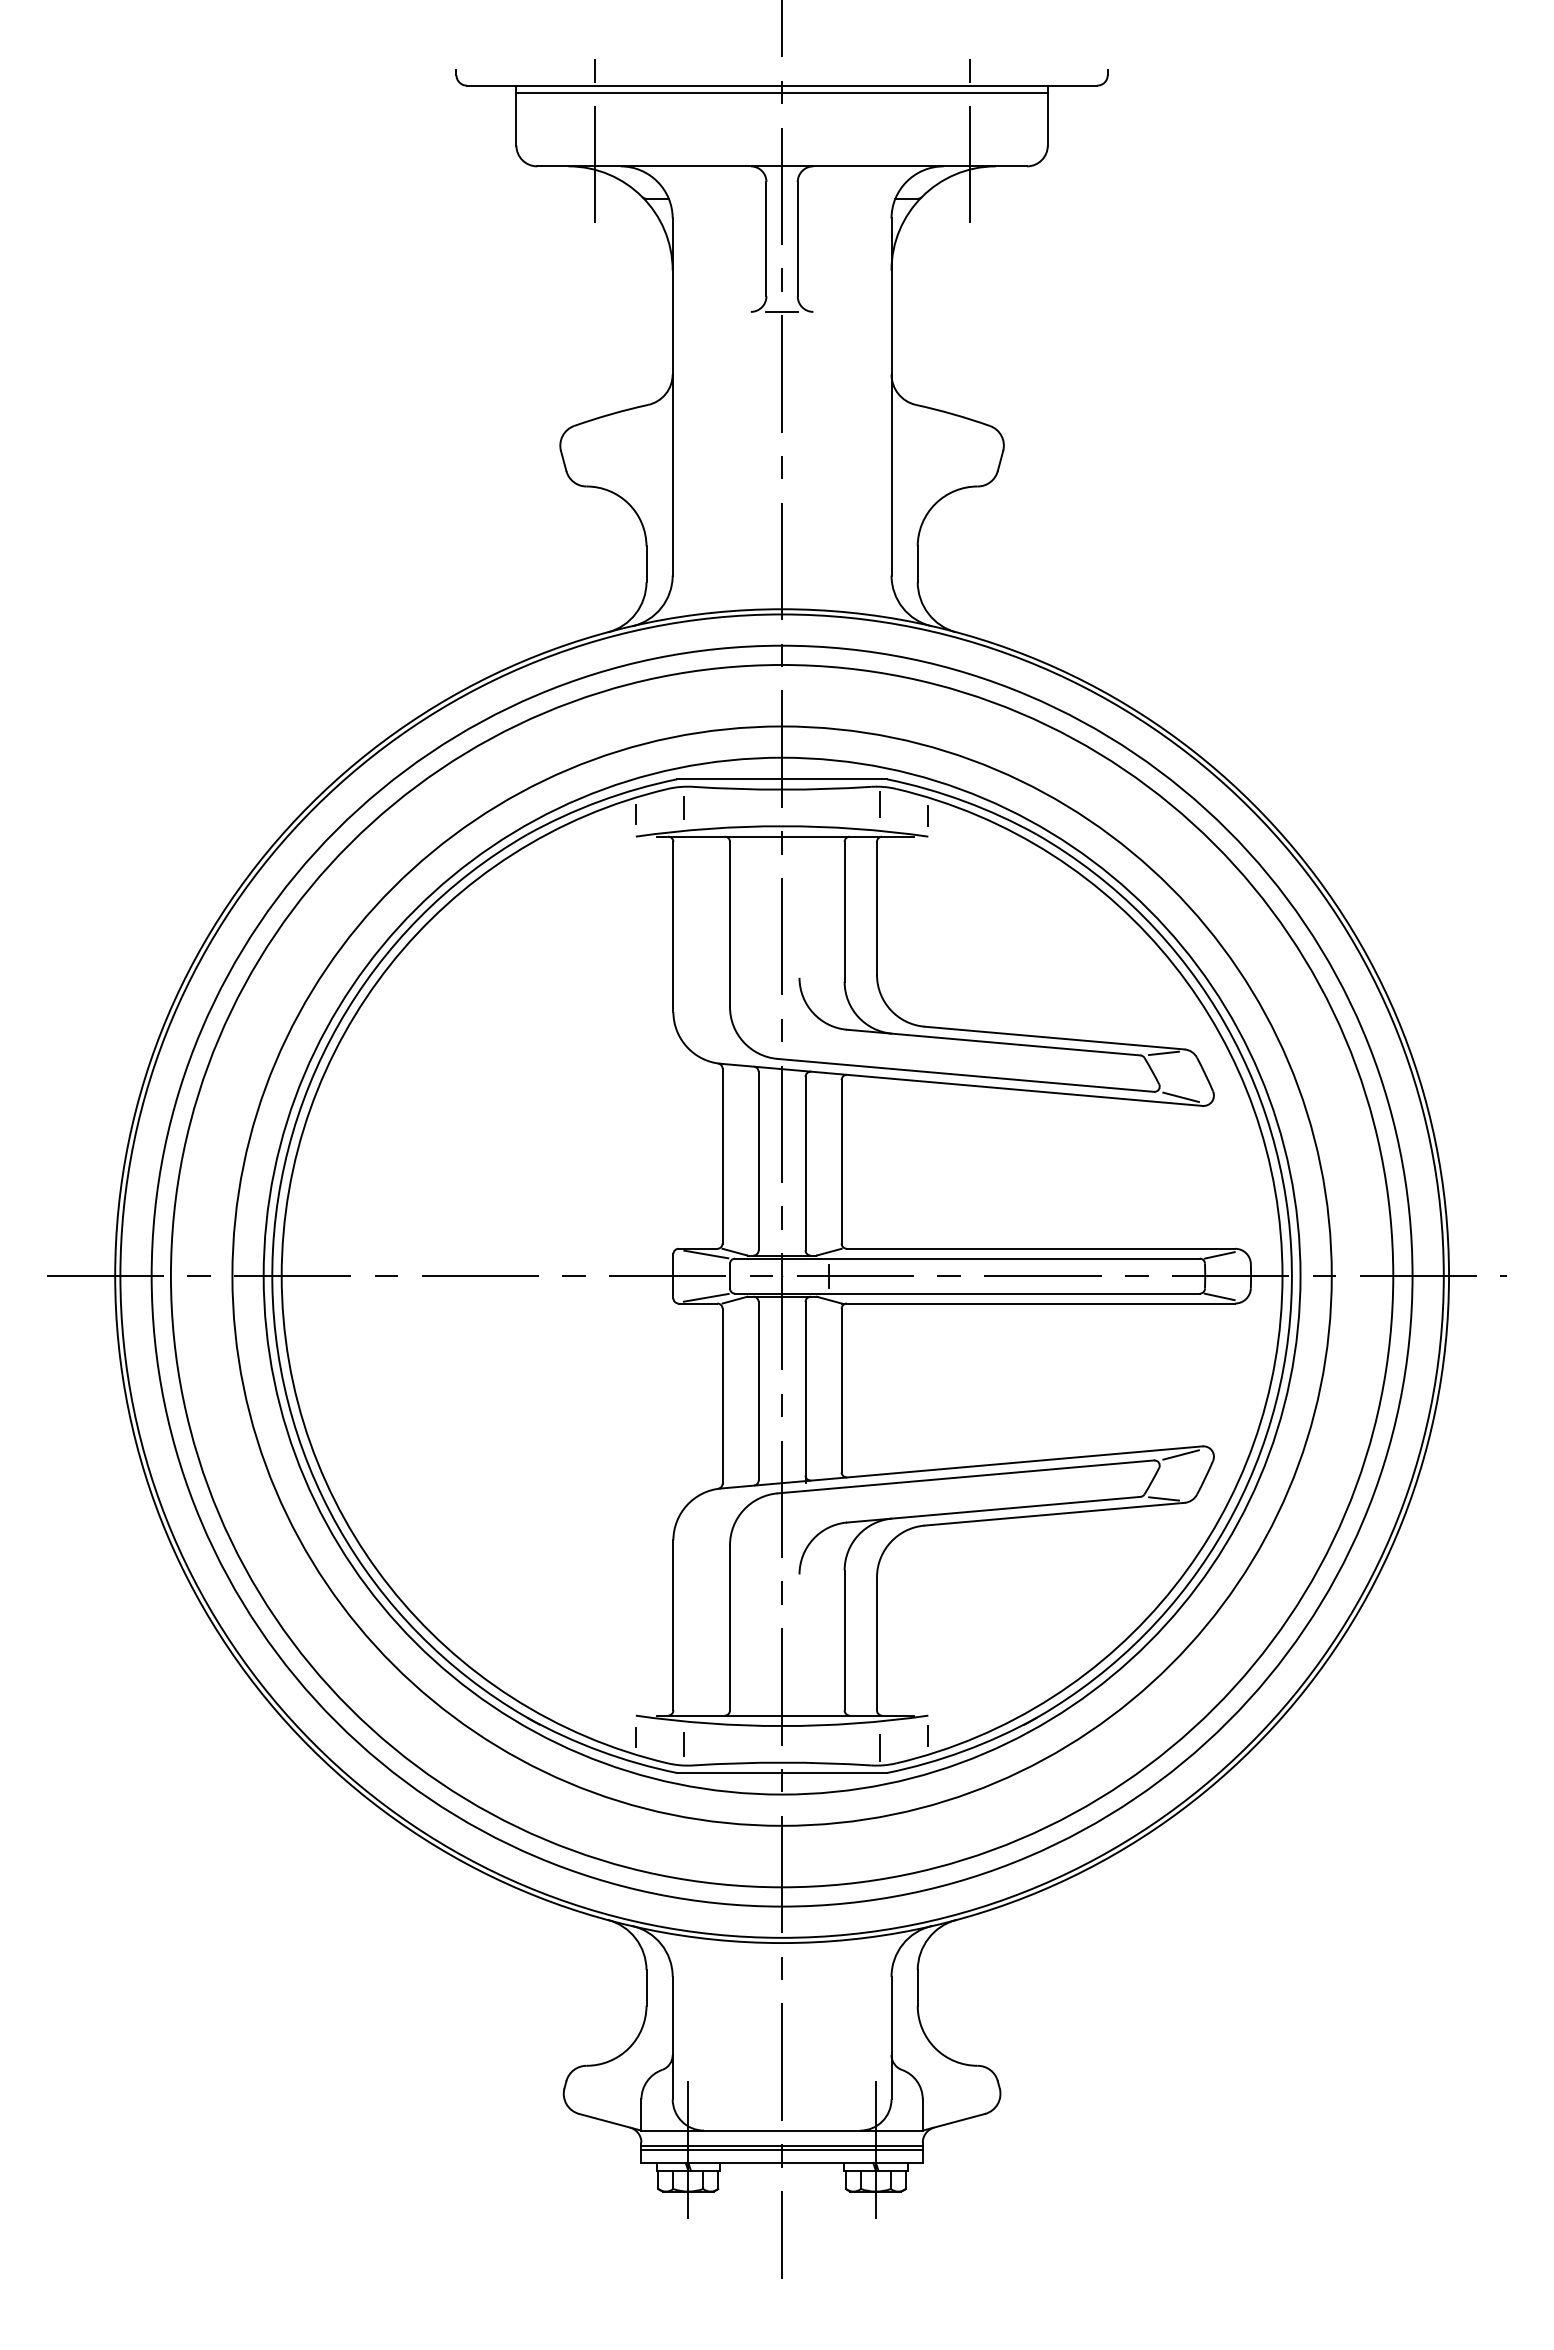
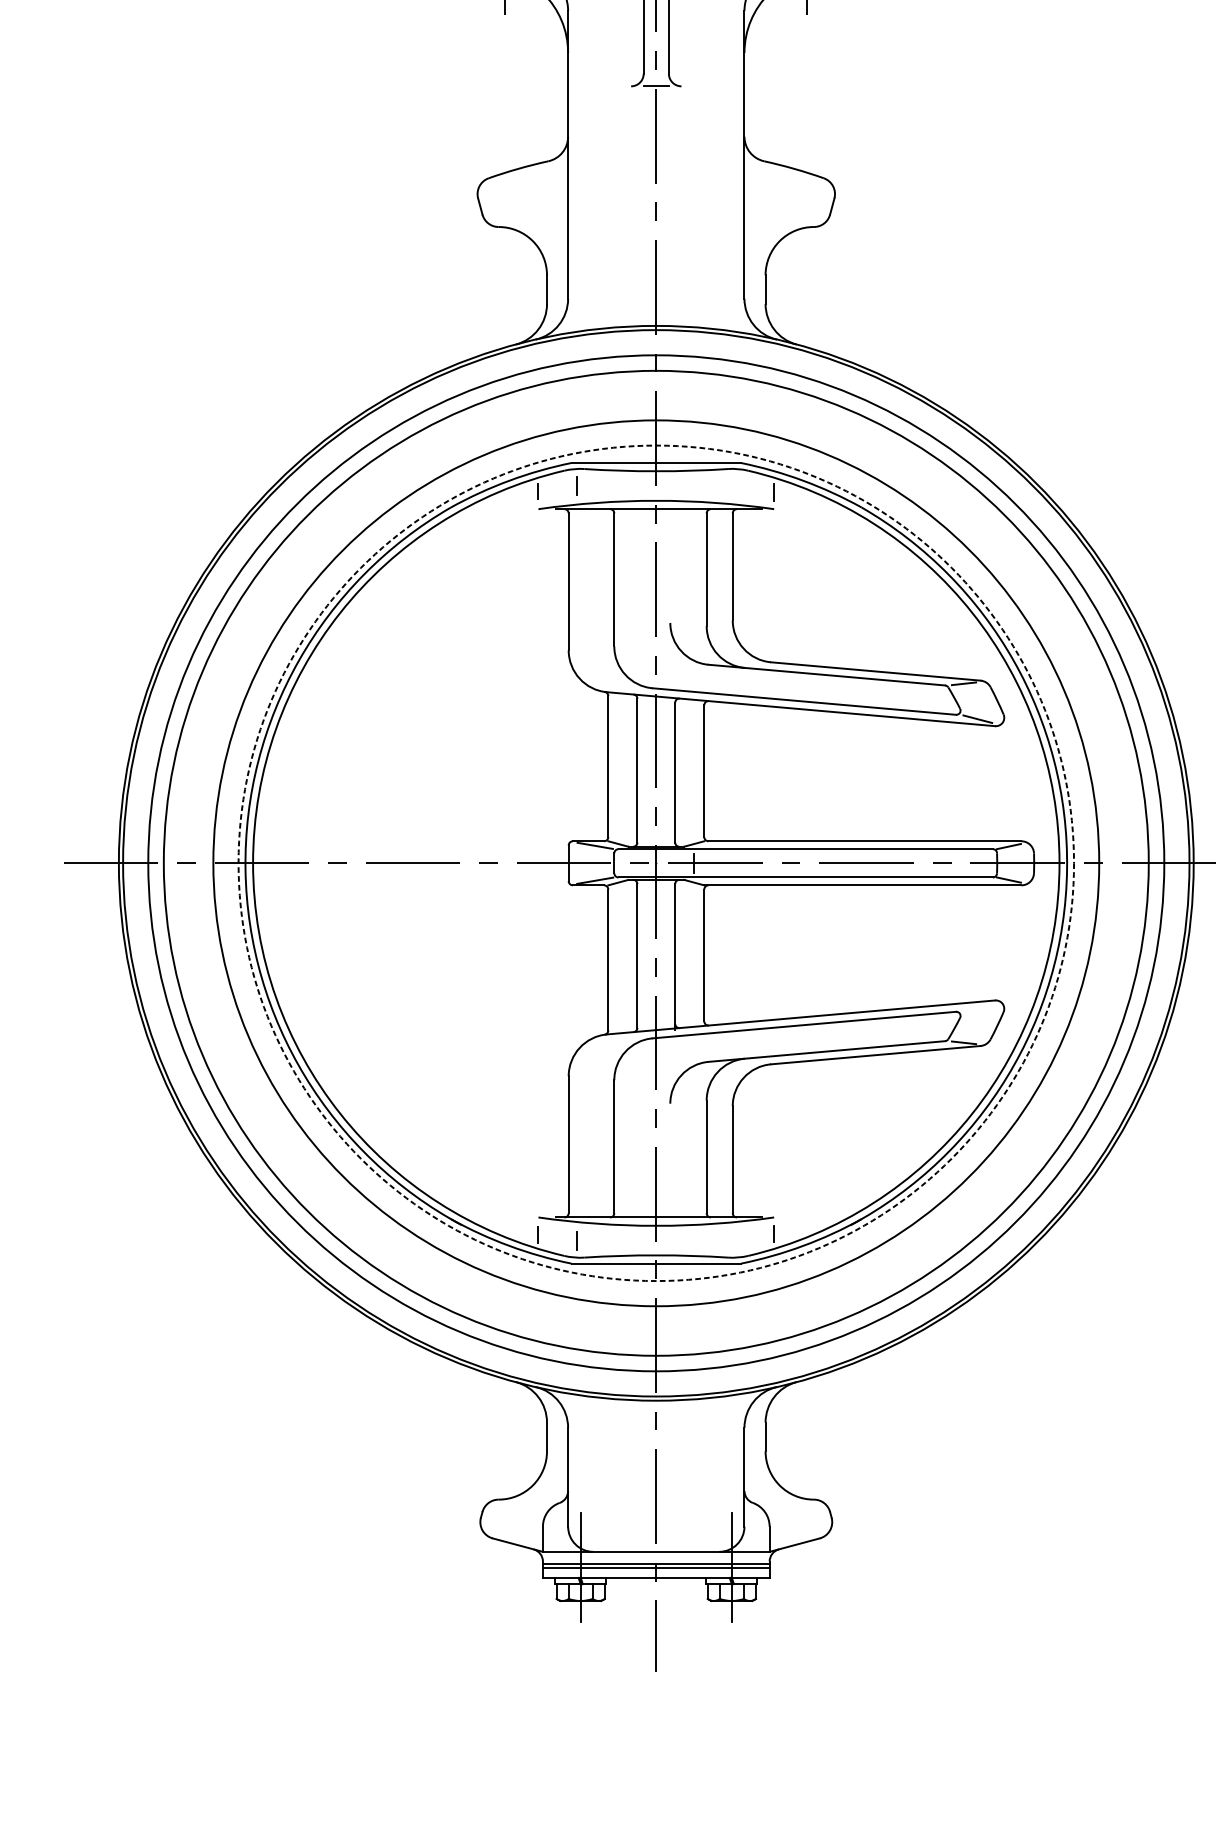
line: (880, 804) -> (735, 483), removed
circle: (781, 1275) -> (655, 862), solid -> dashed
line: (1180, 1454) -> (977, 1007), removed
line: (880, 1747) -> (735, 1243), removed

